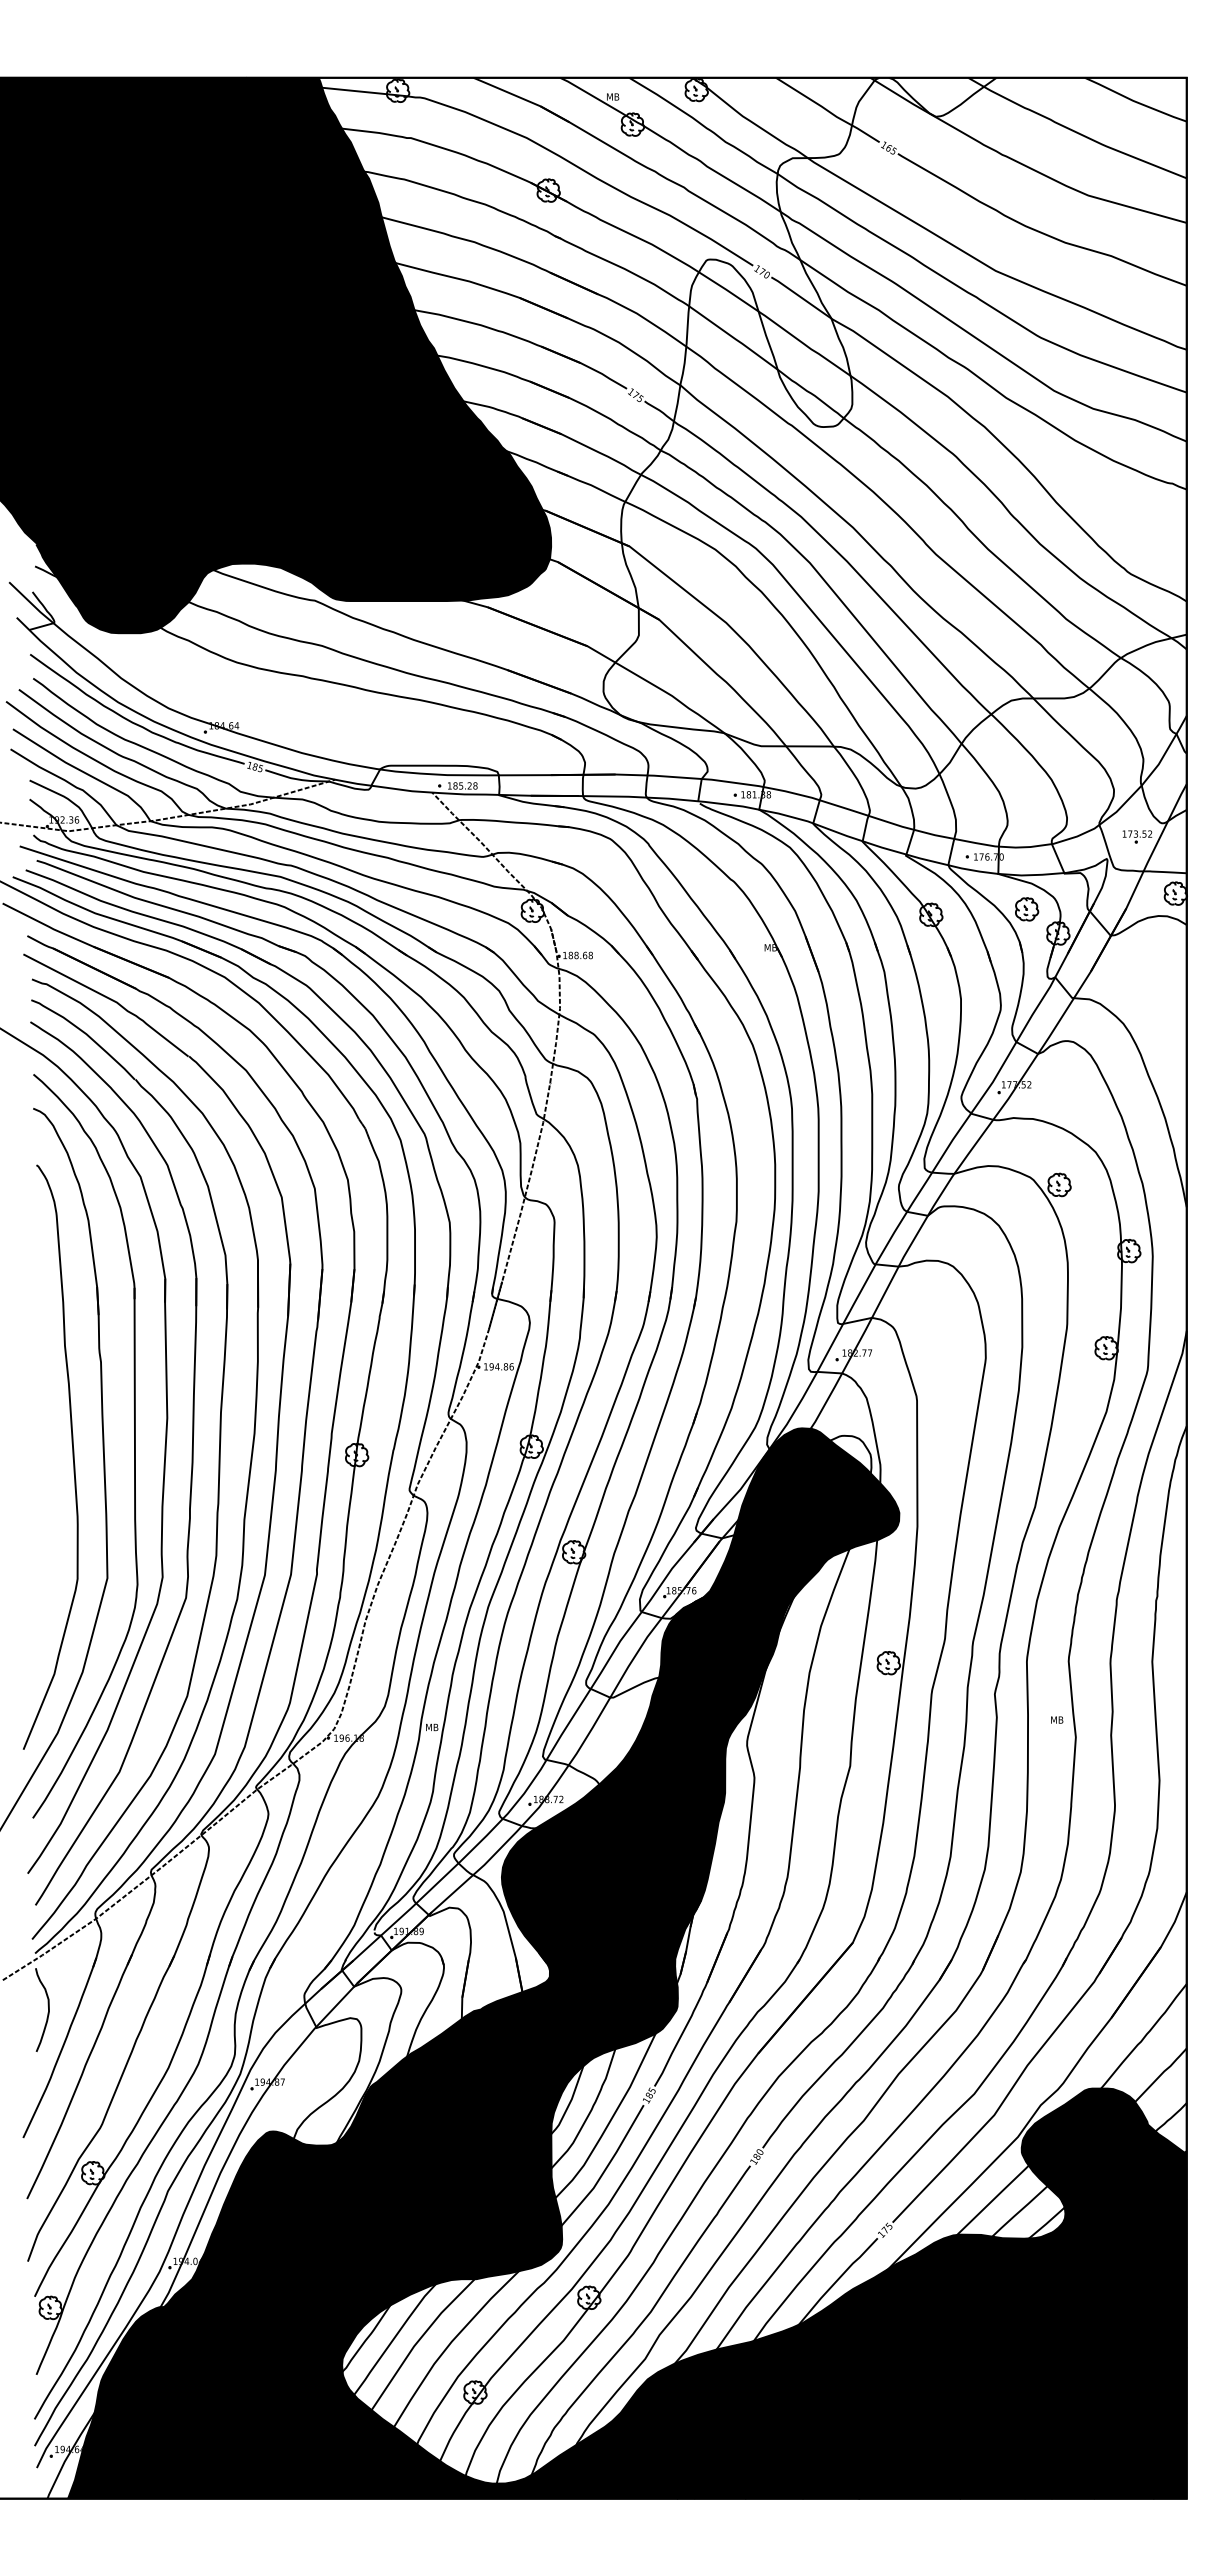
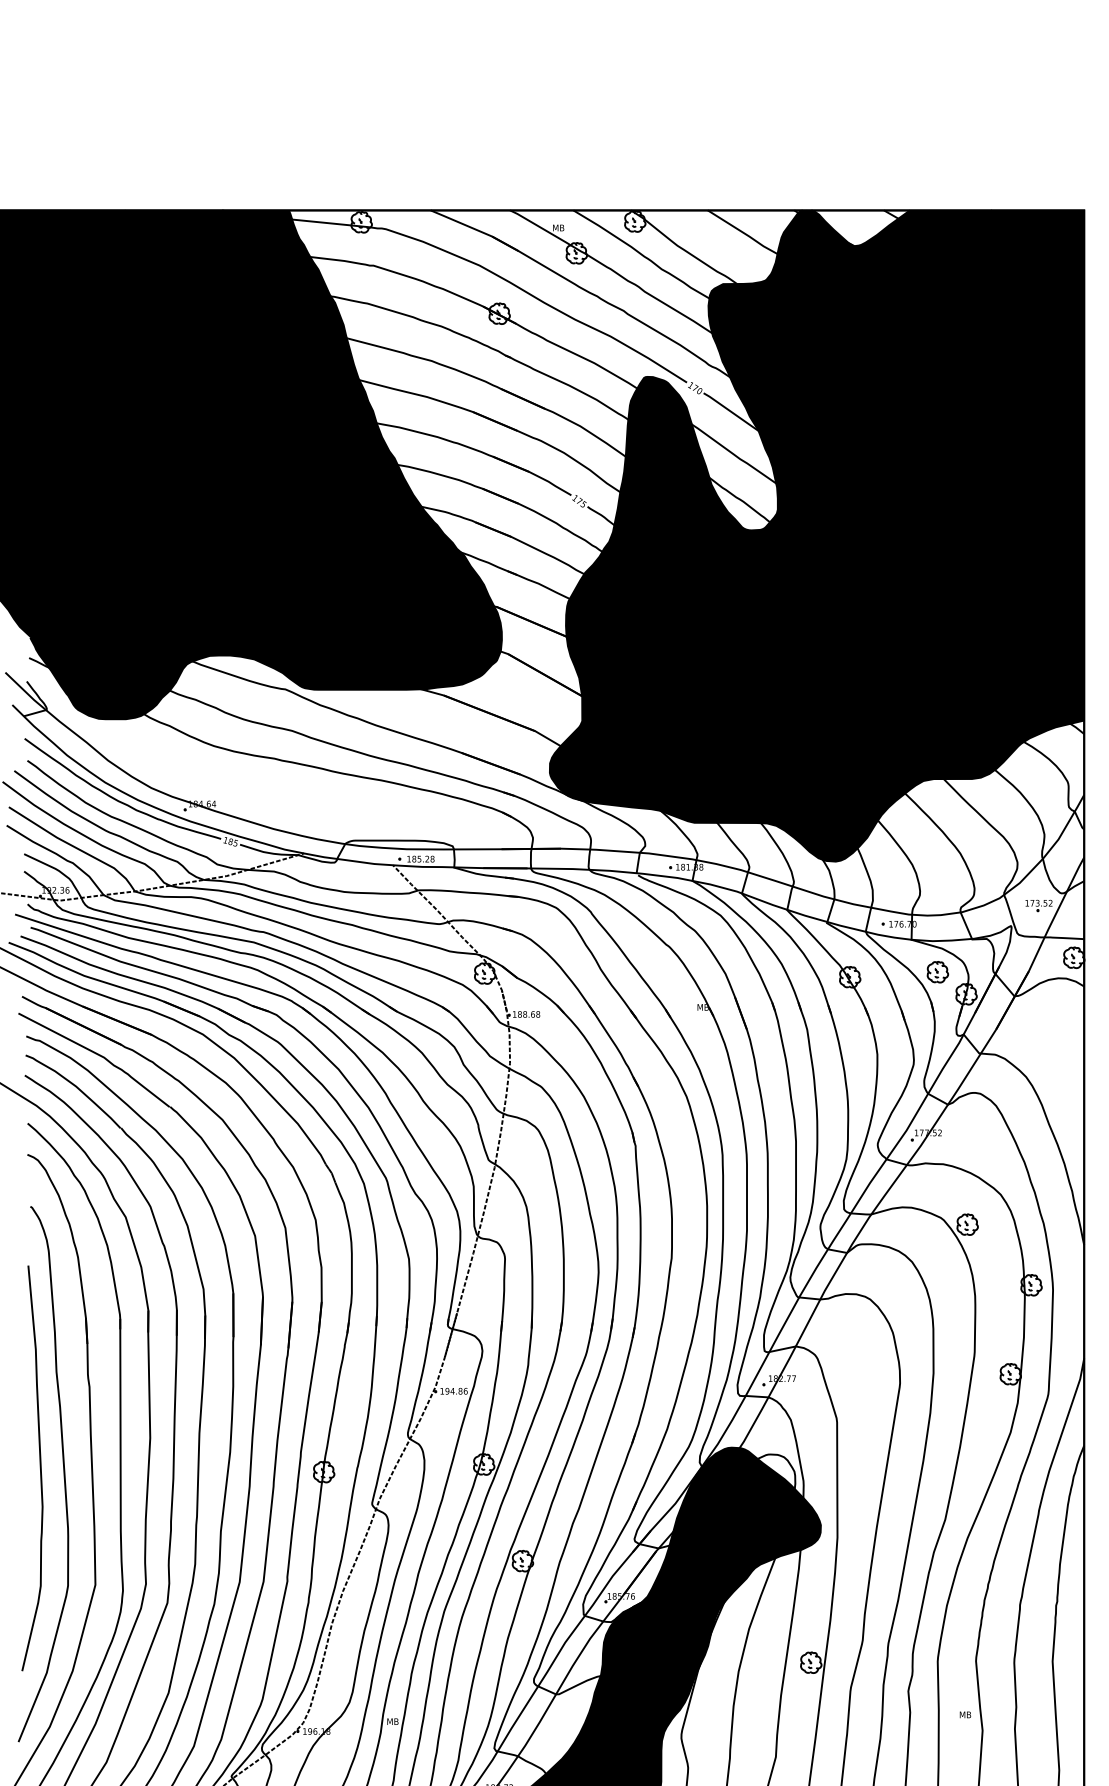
fill: (894, 432) -> (816, 535), added
curve: (46, 1450) -> (39, 1467), added

